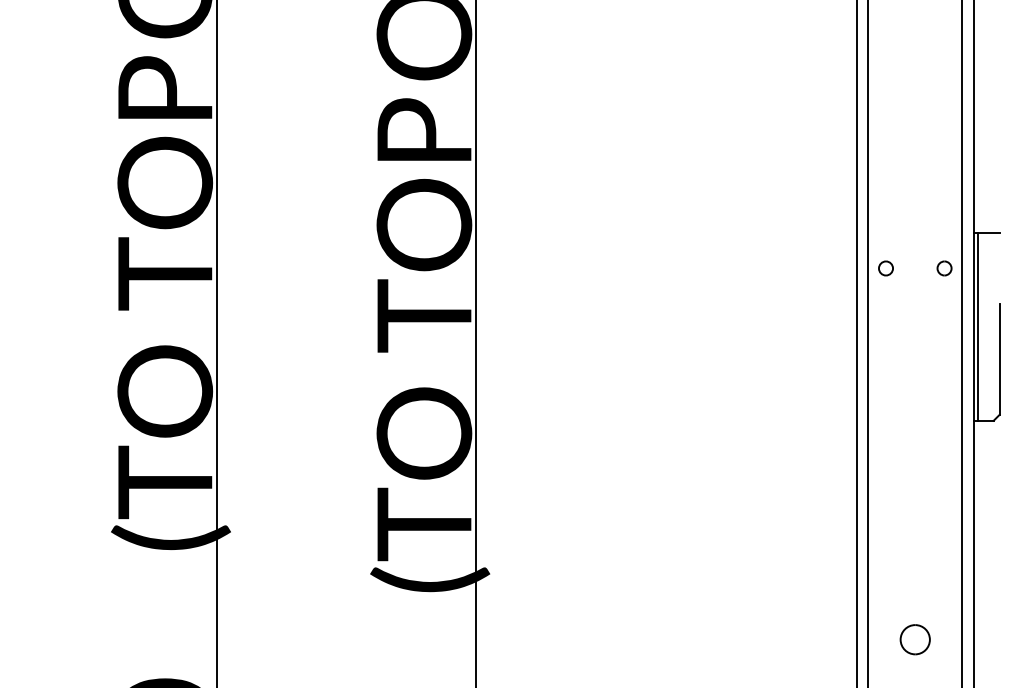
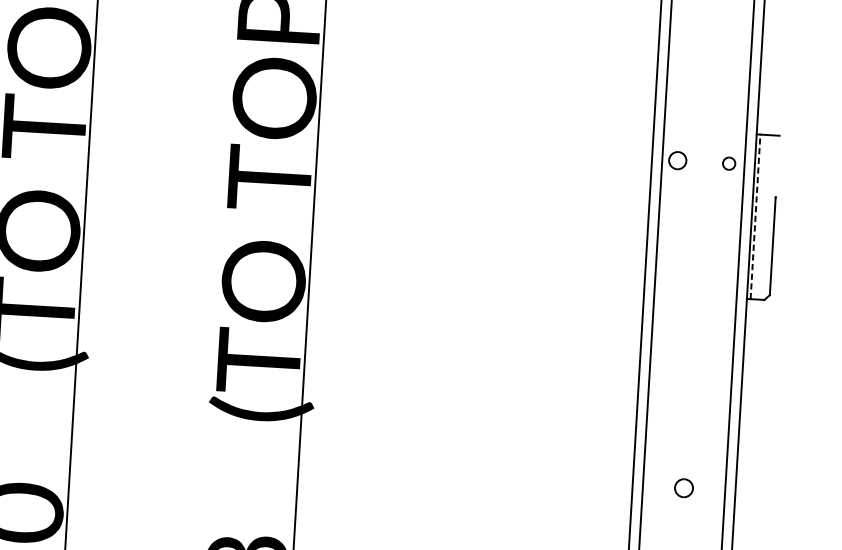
part: (885, 268) -> (677, 160), size x1.4
line: (978, 327) -> (755, 217), solid -> dashed
part: (914, 639) -> (683, 487), size x0.7

